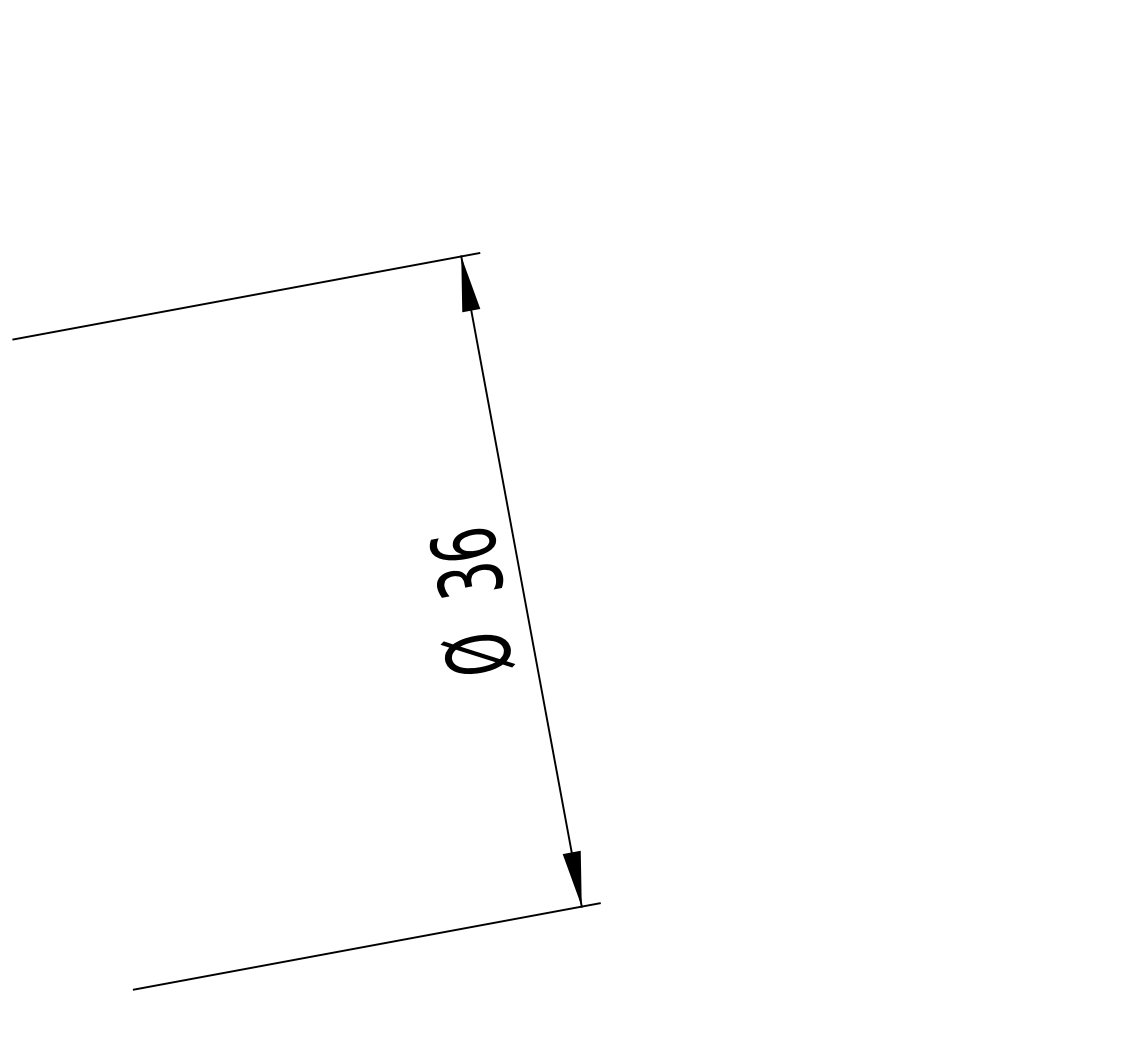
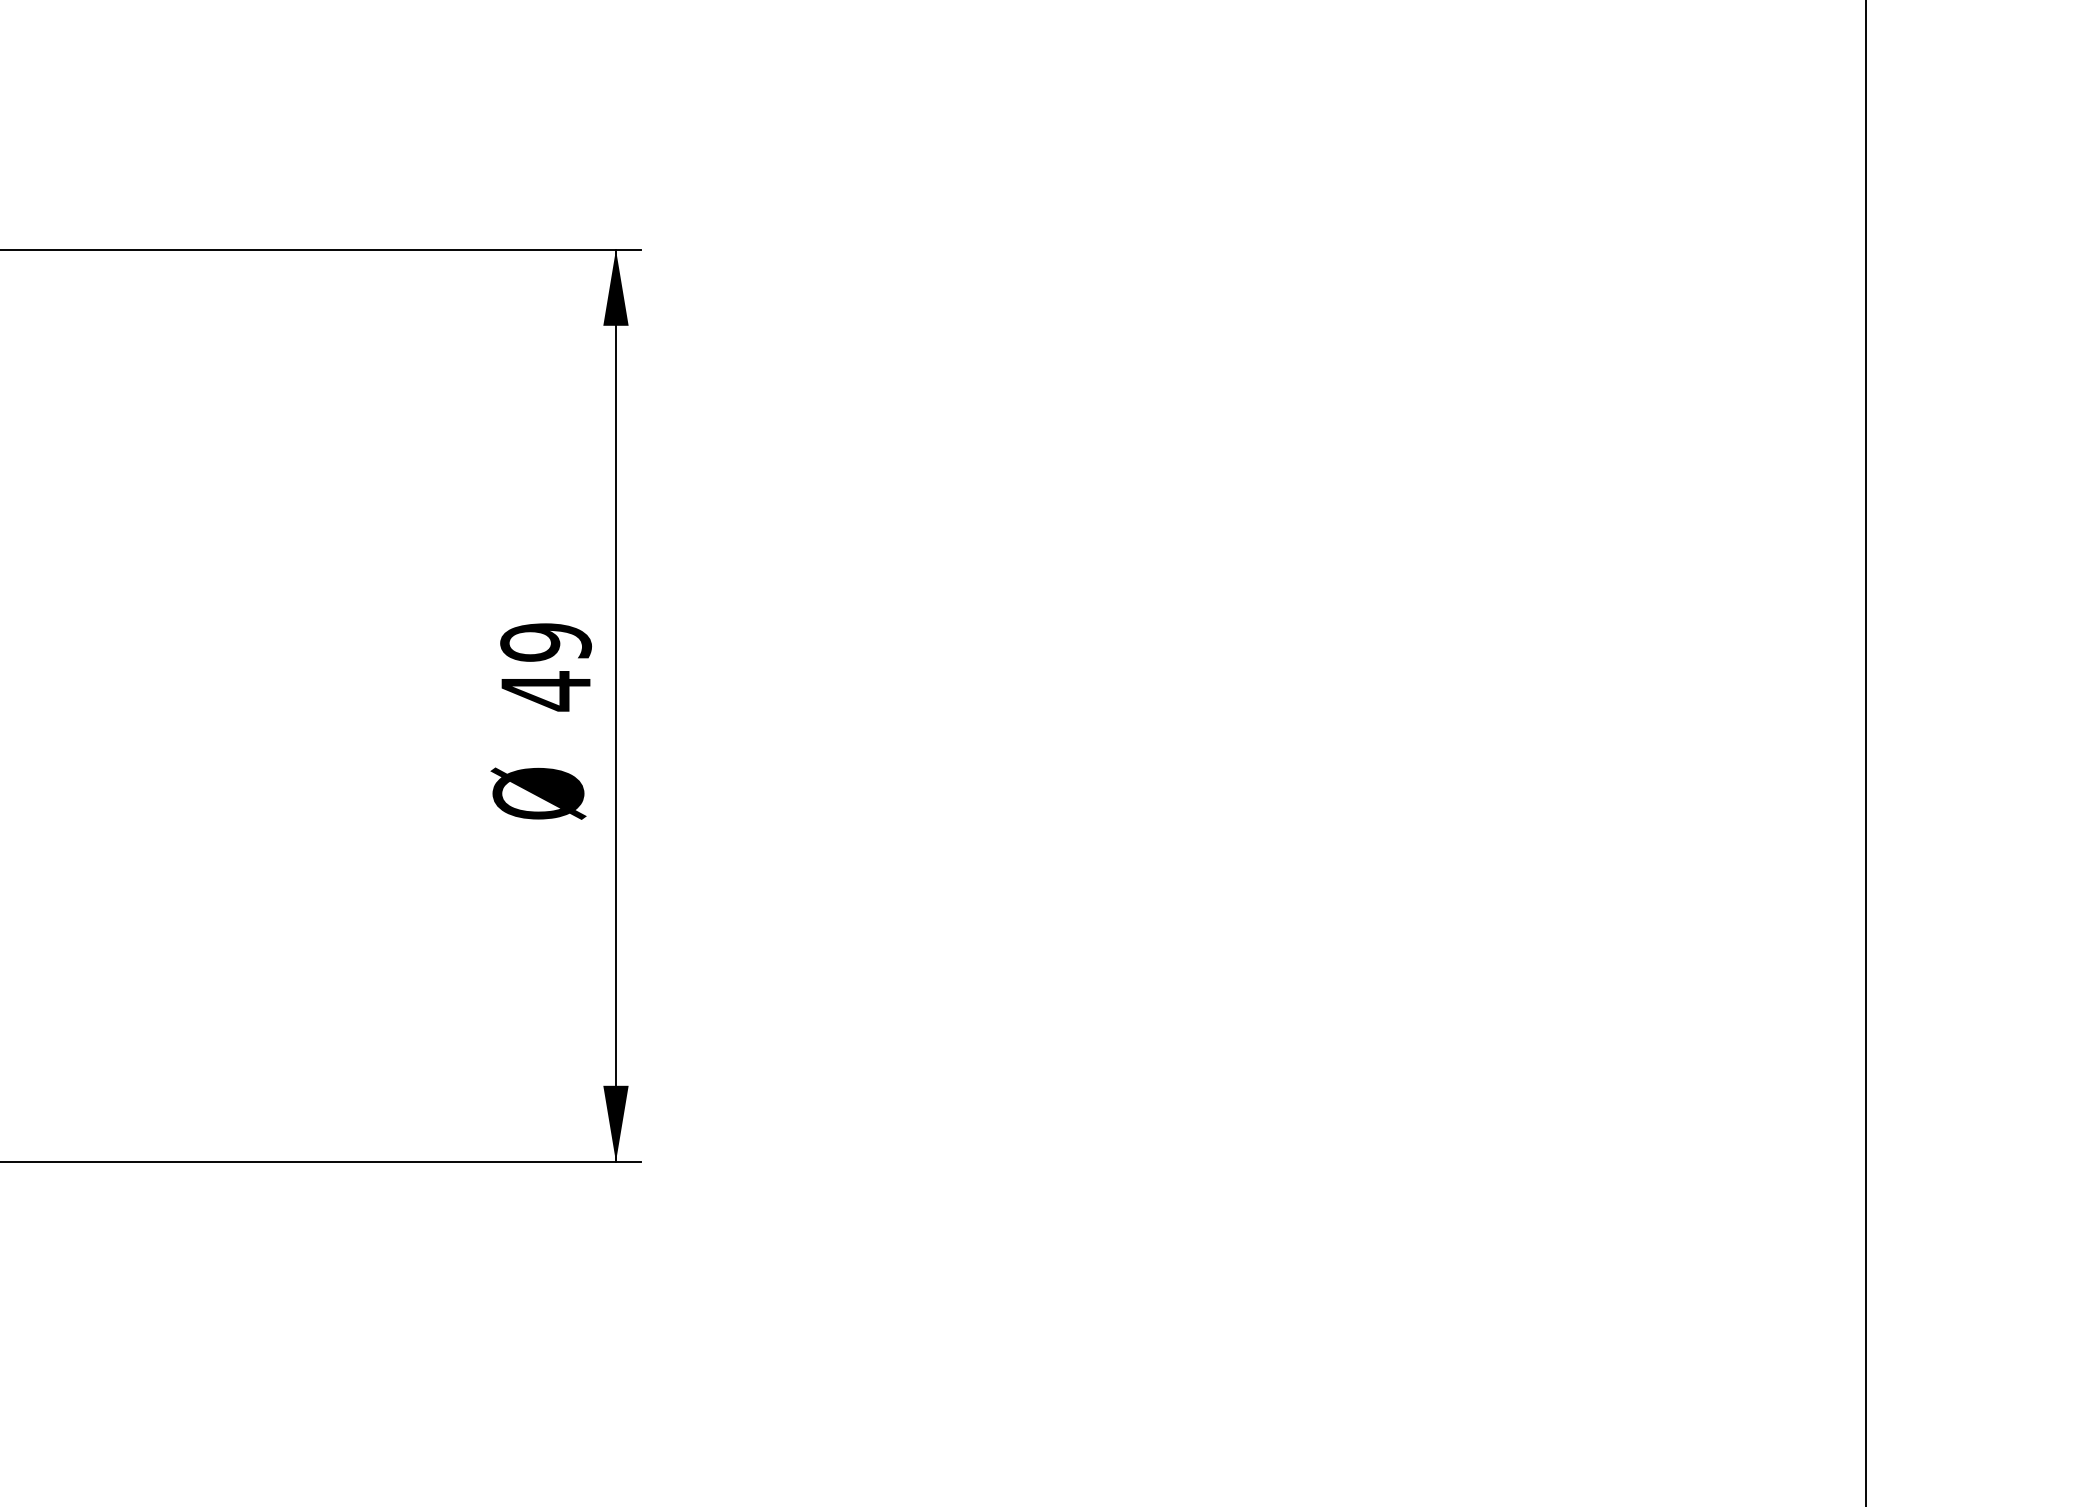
text: (466, 562) -> (546, 666), 36 -> 49

